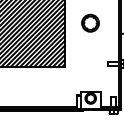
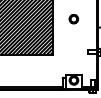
part: (90, 23) -> (73, 19), size x0.62

